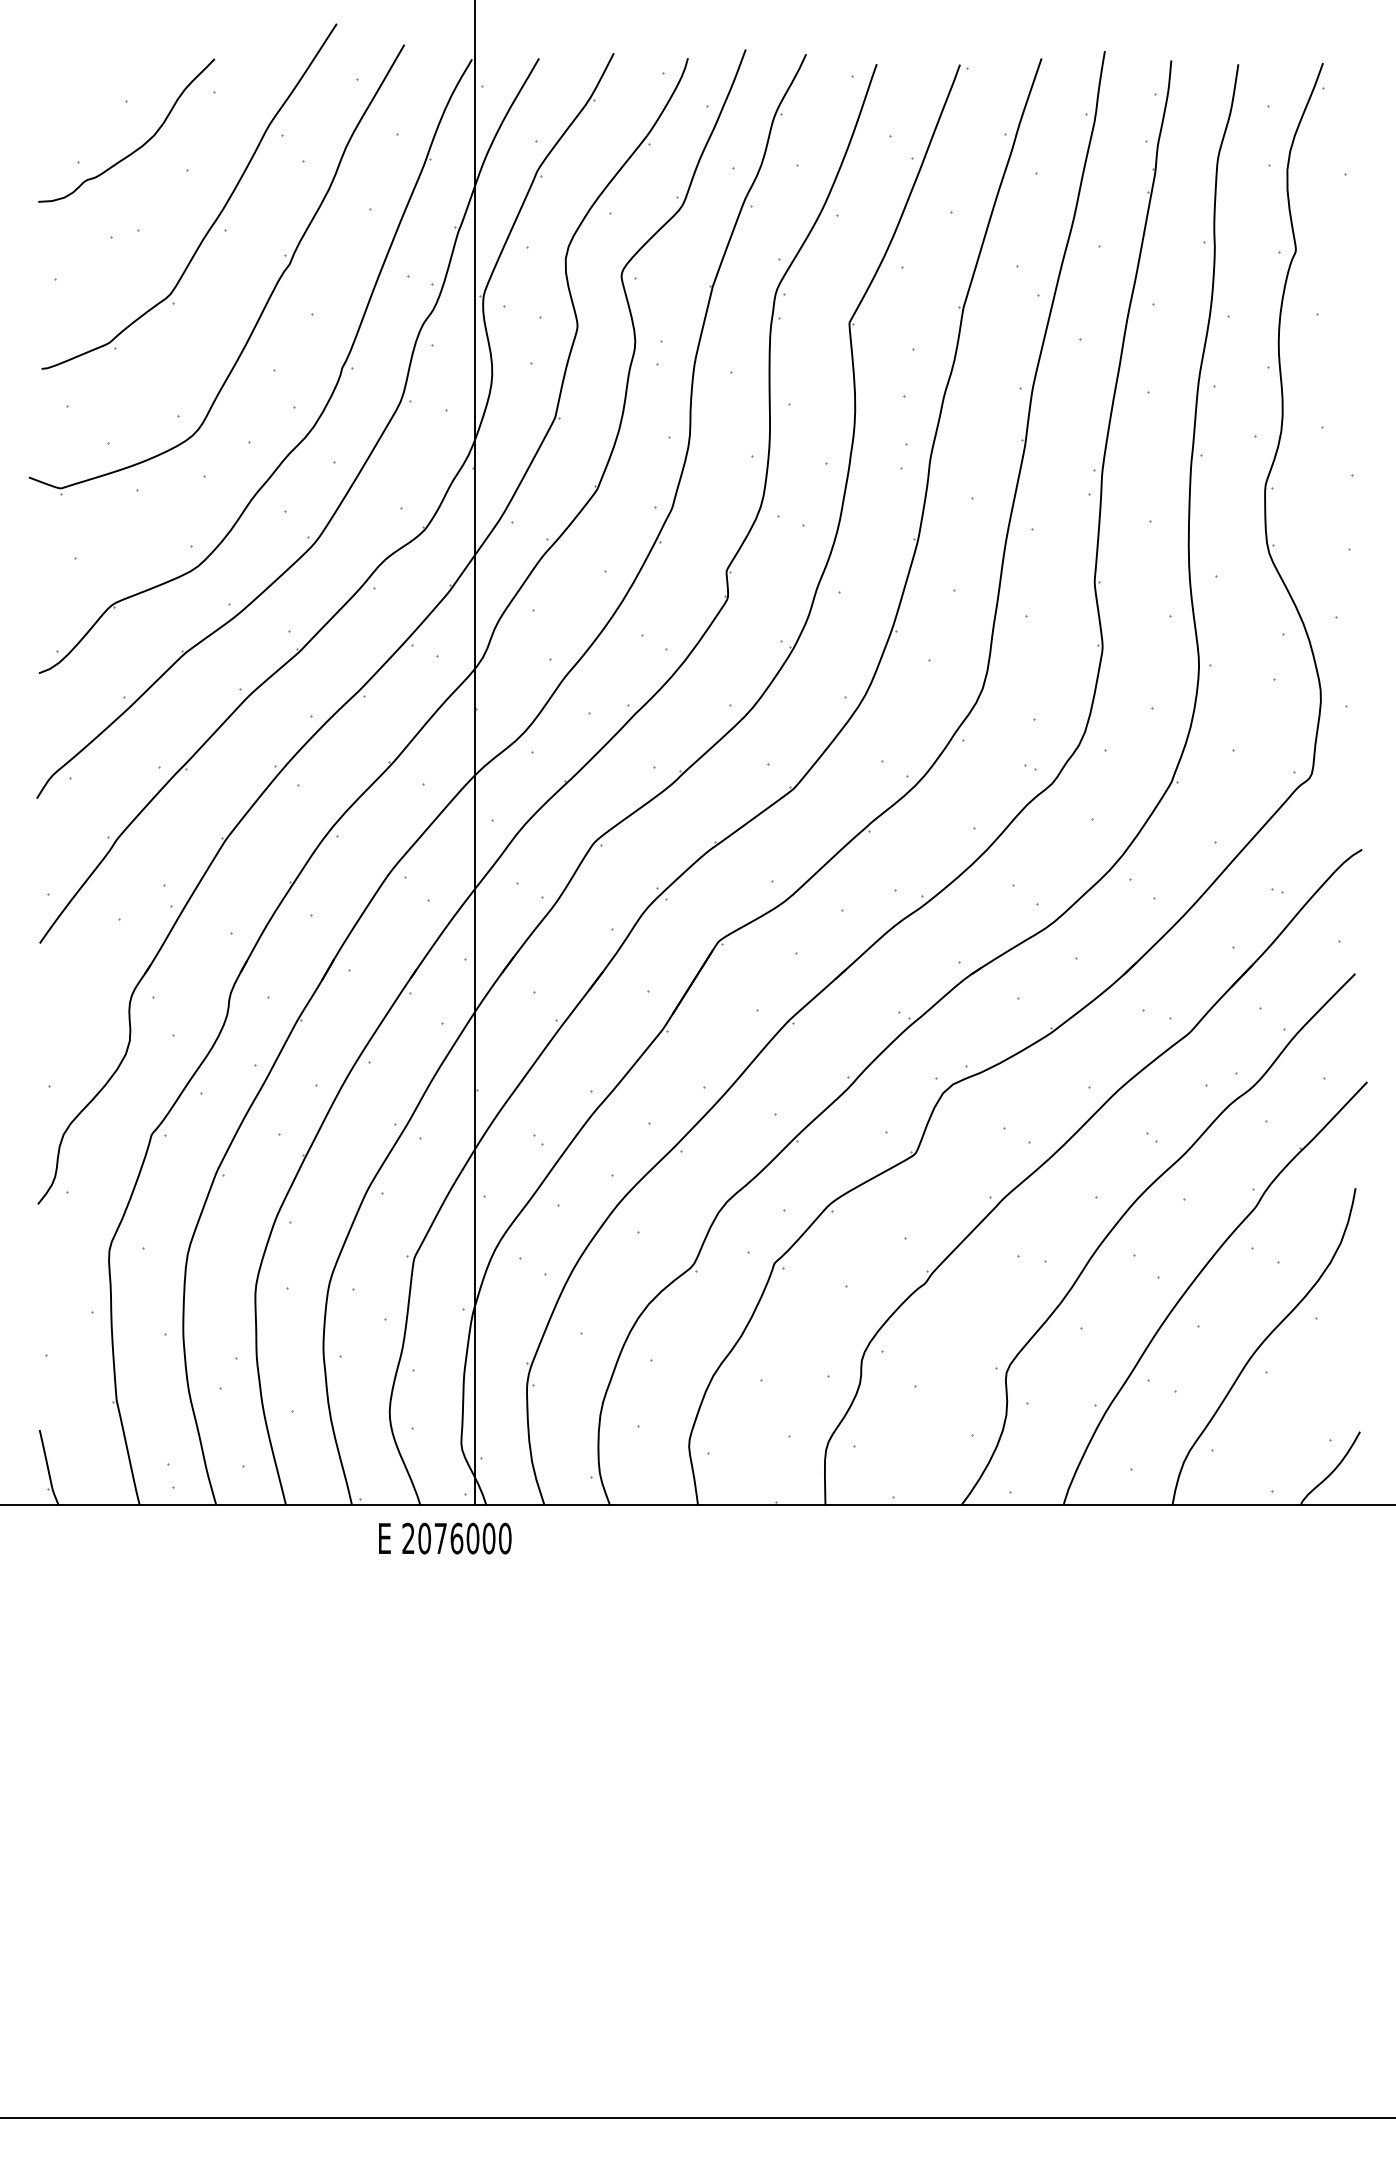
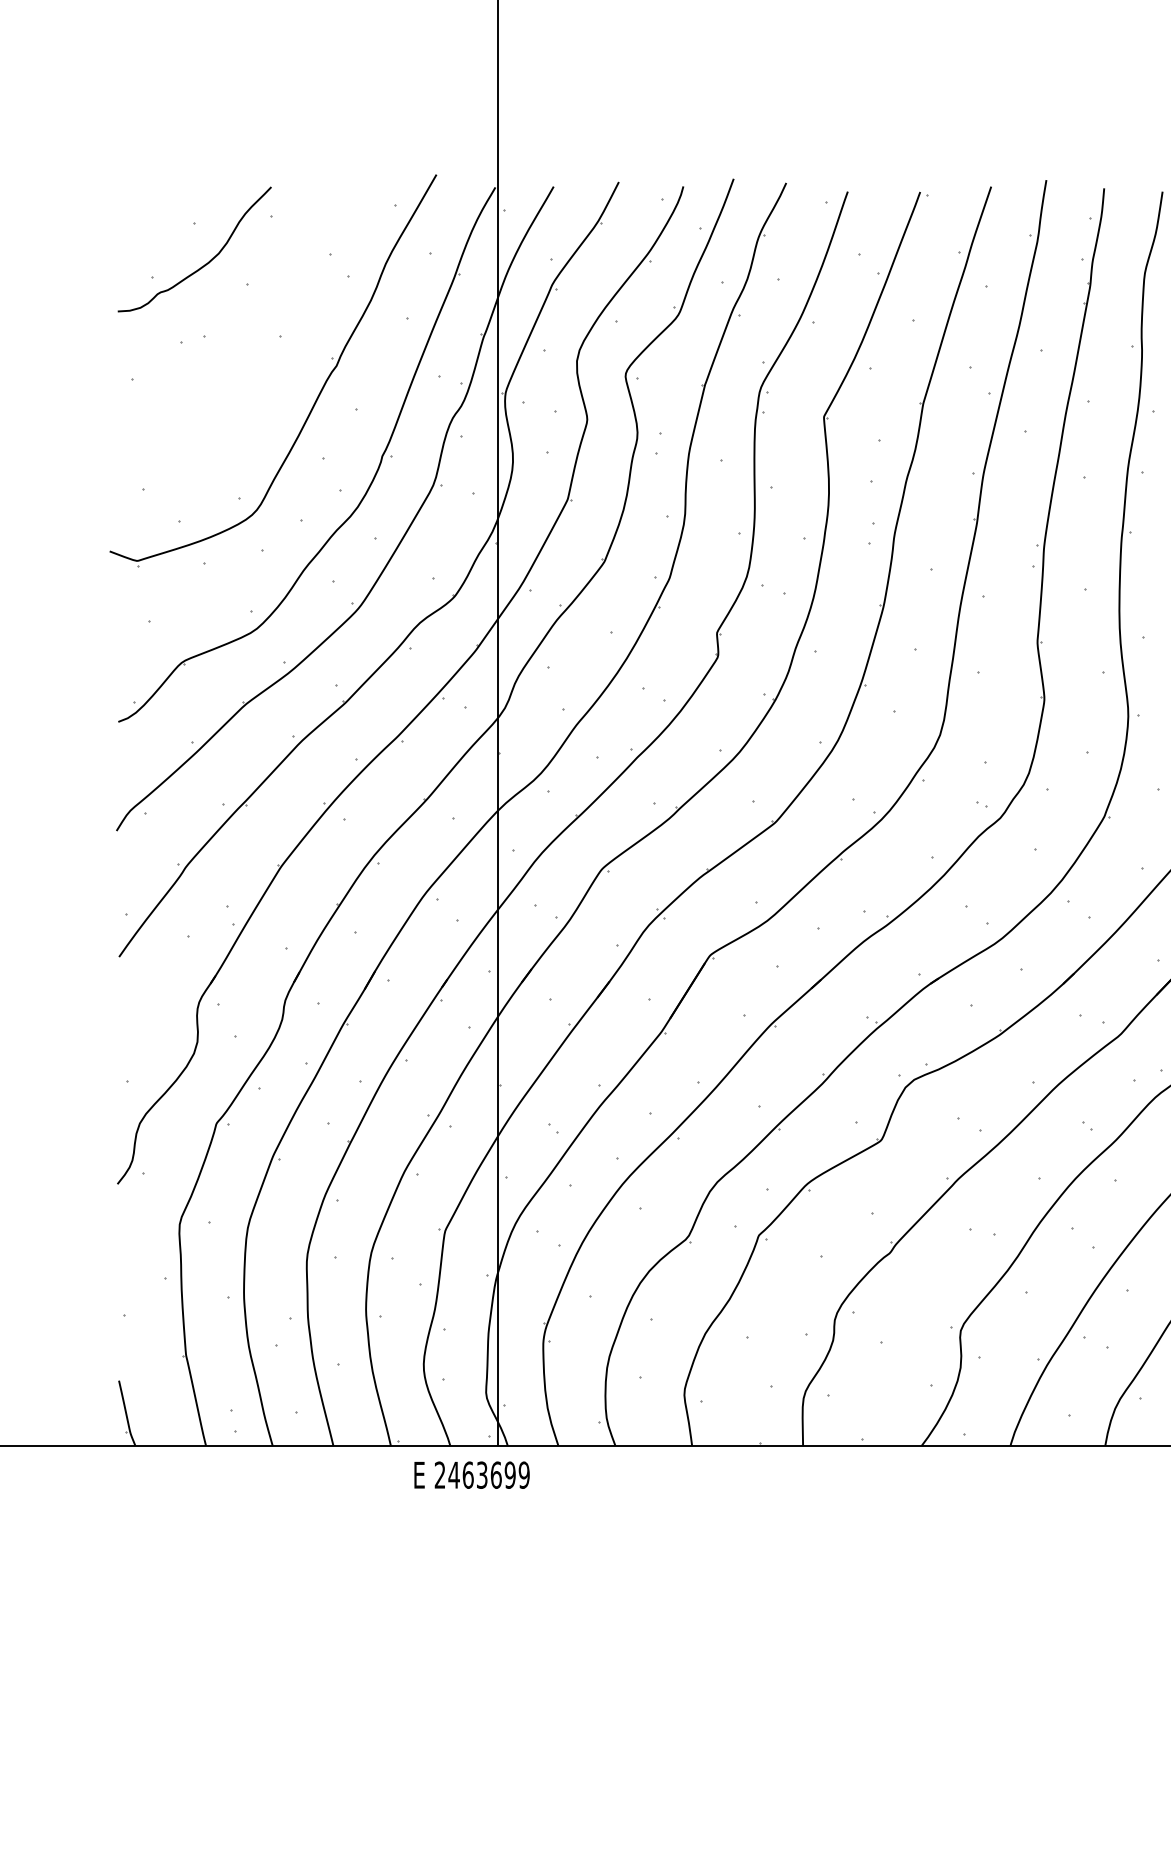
part: (218, 214) -> (274, 322), removed
text: (464, 1538) -> (488, 1475), 2076000 -> 2463699

